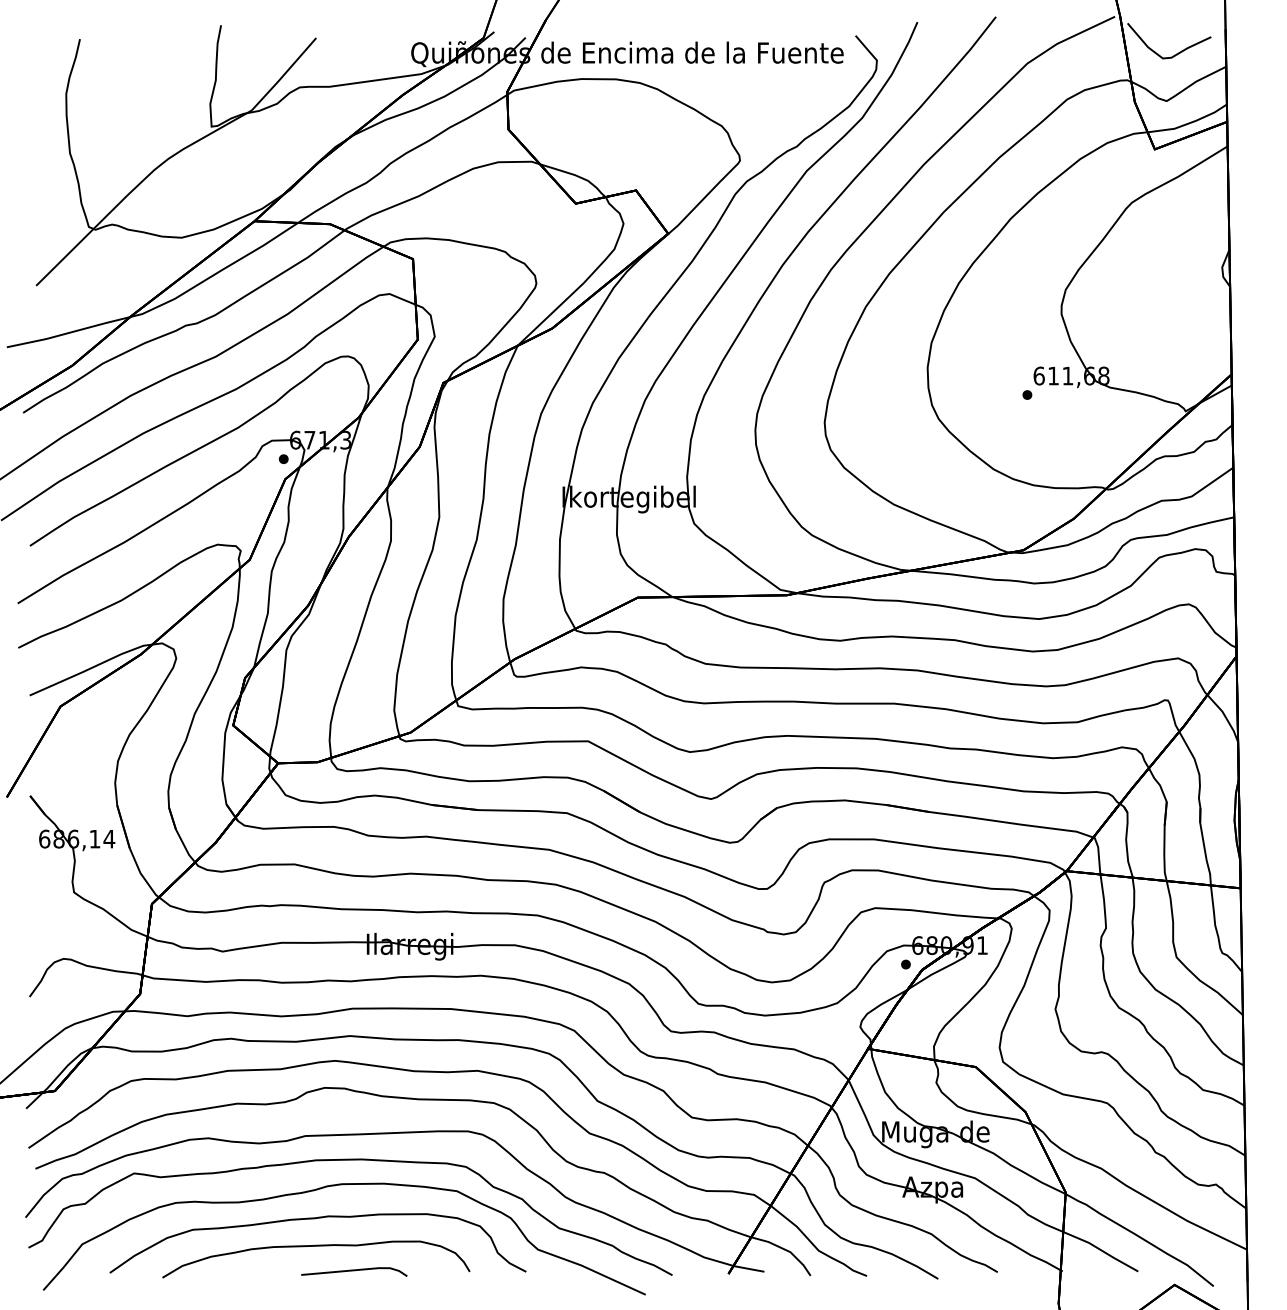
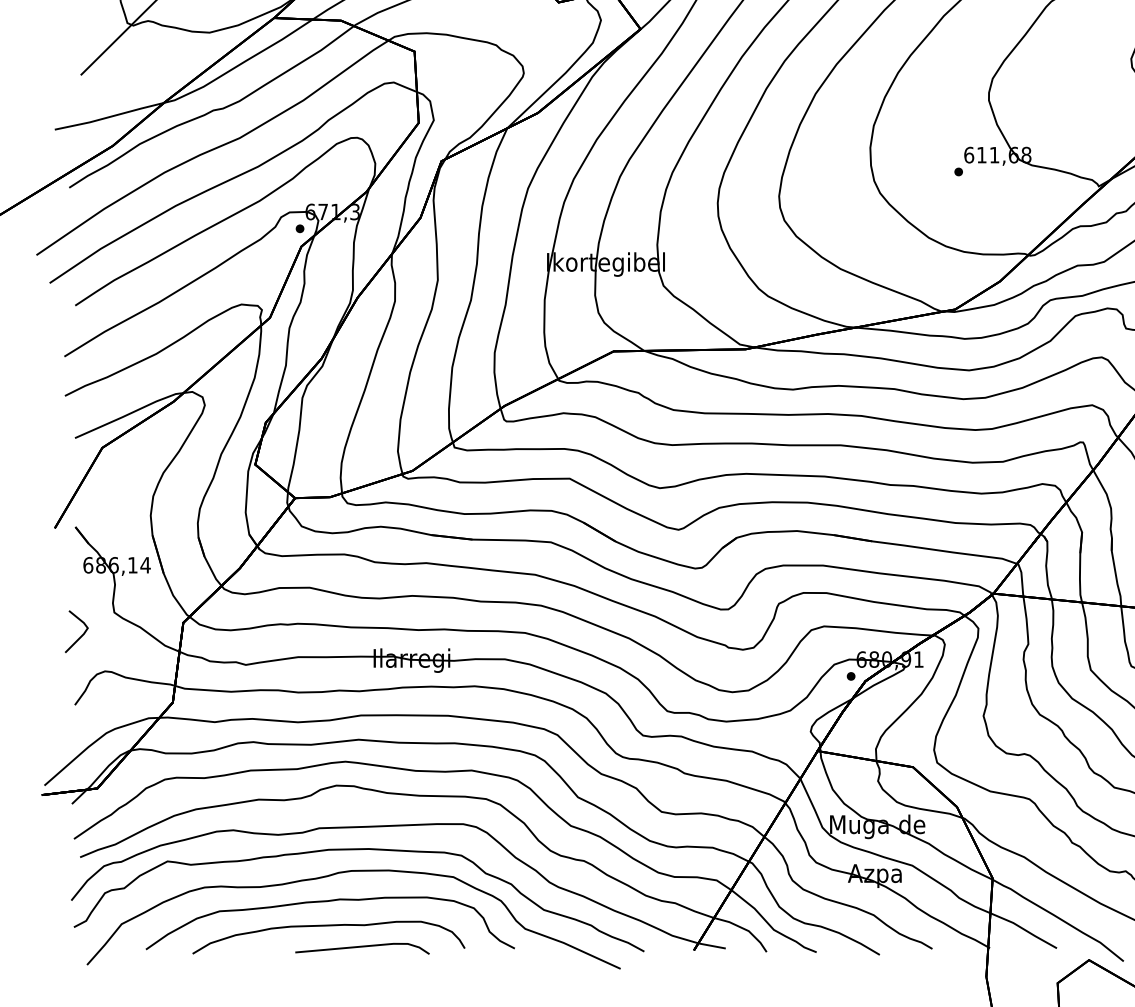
line: (36, 918) -> (81, 635), added
part: (354, 1271) -> (362, 948), size x1.43

